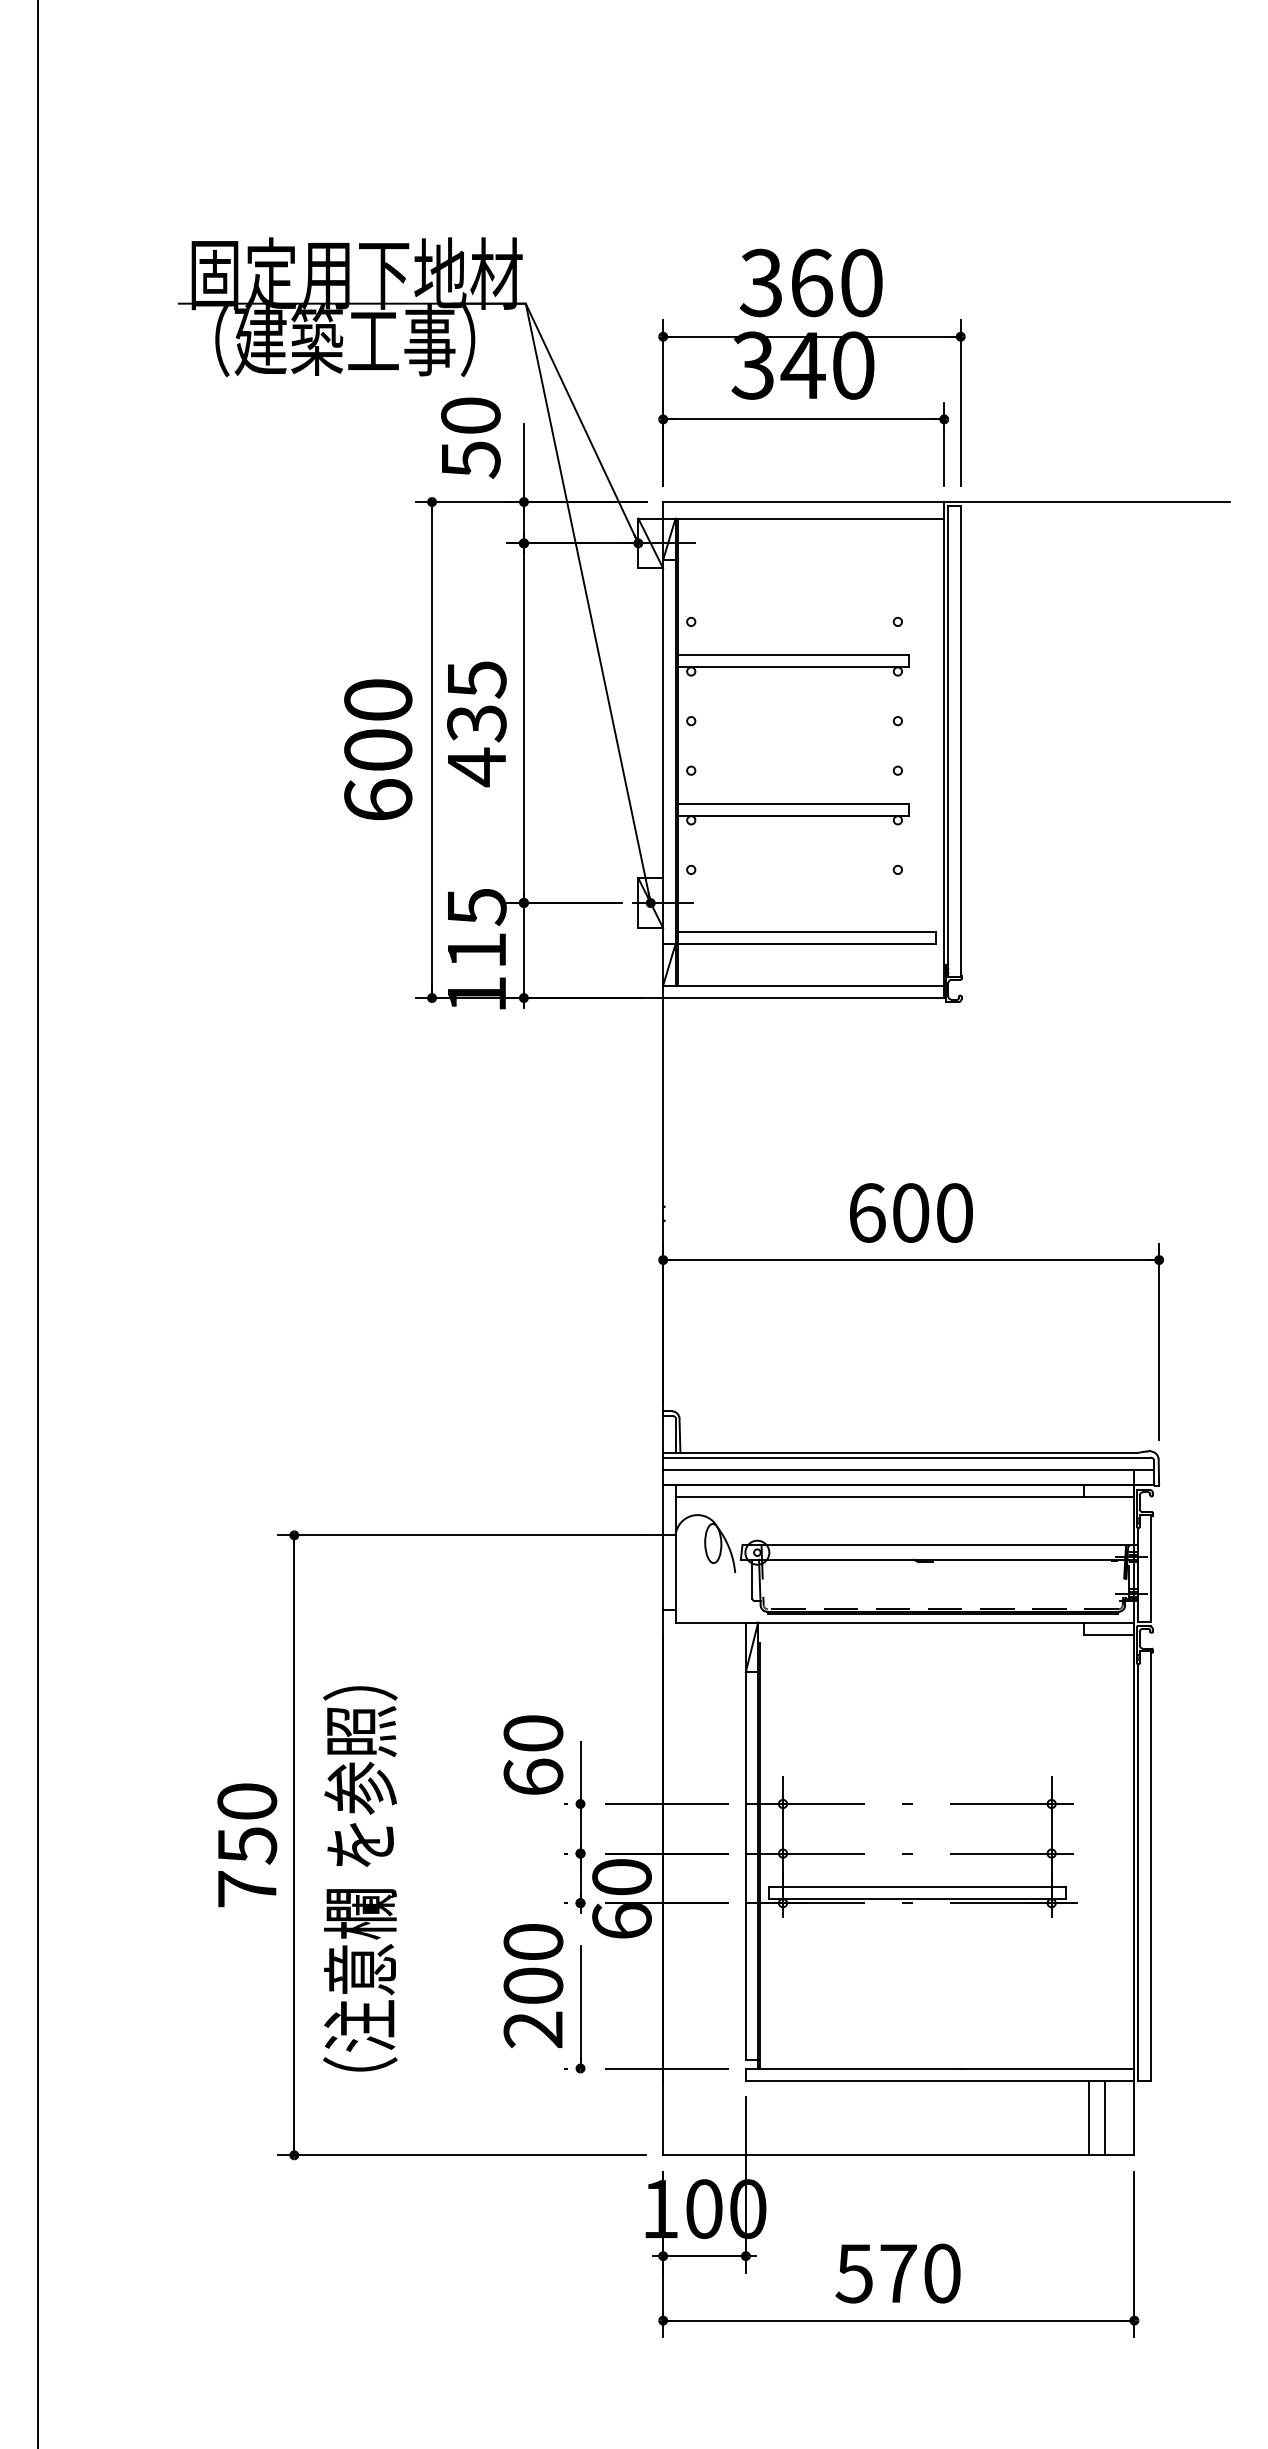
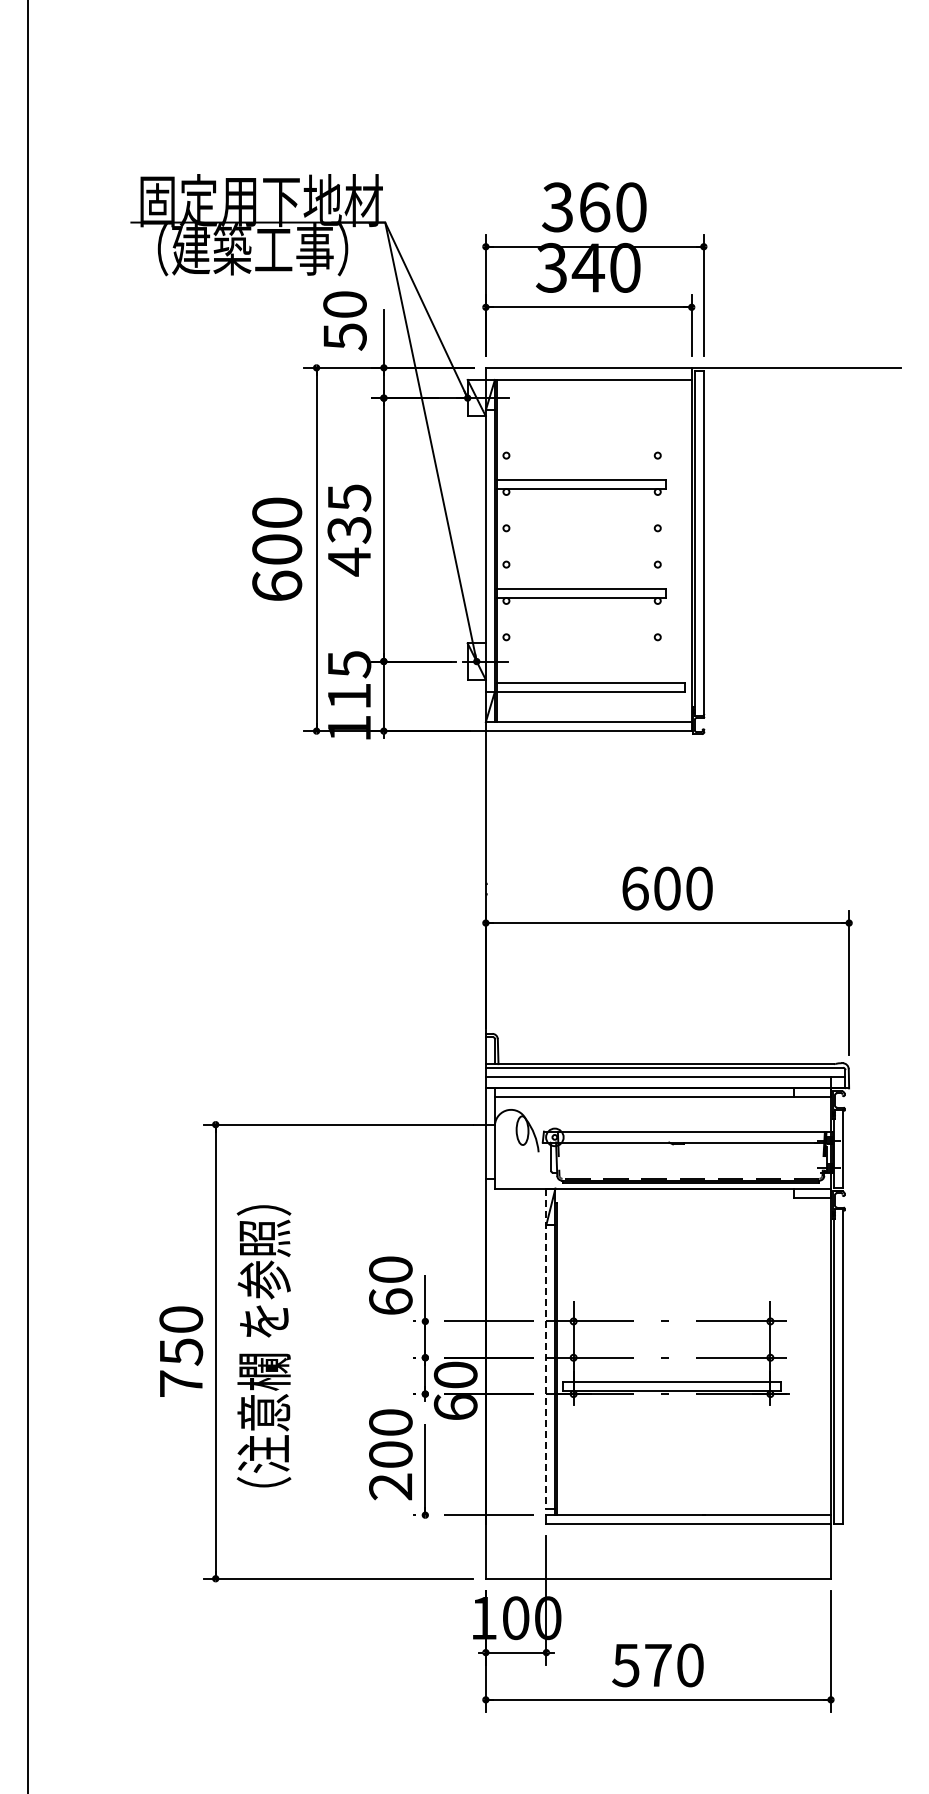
line: (745, 1842) -> (546, 1349), solid -> dashed
text: (359, 1879) -> (263, 1346), moved
line: (1088, 2118) -> (797, 1551), removed
line: (1105, 2118) -> (809, 1551), removed

